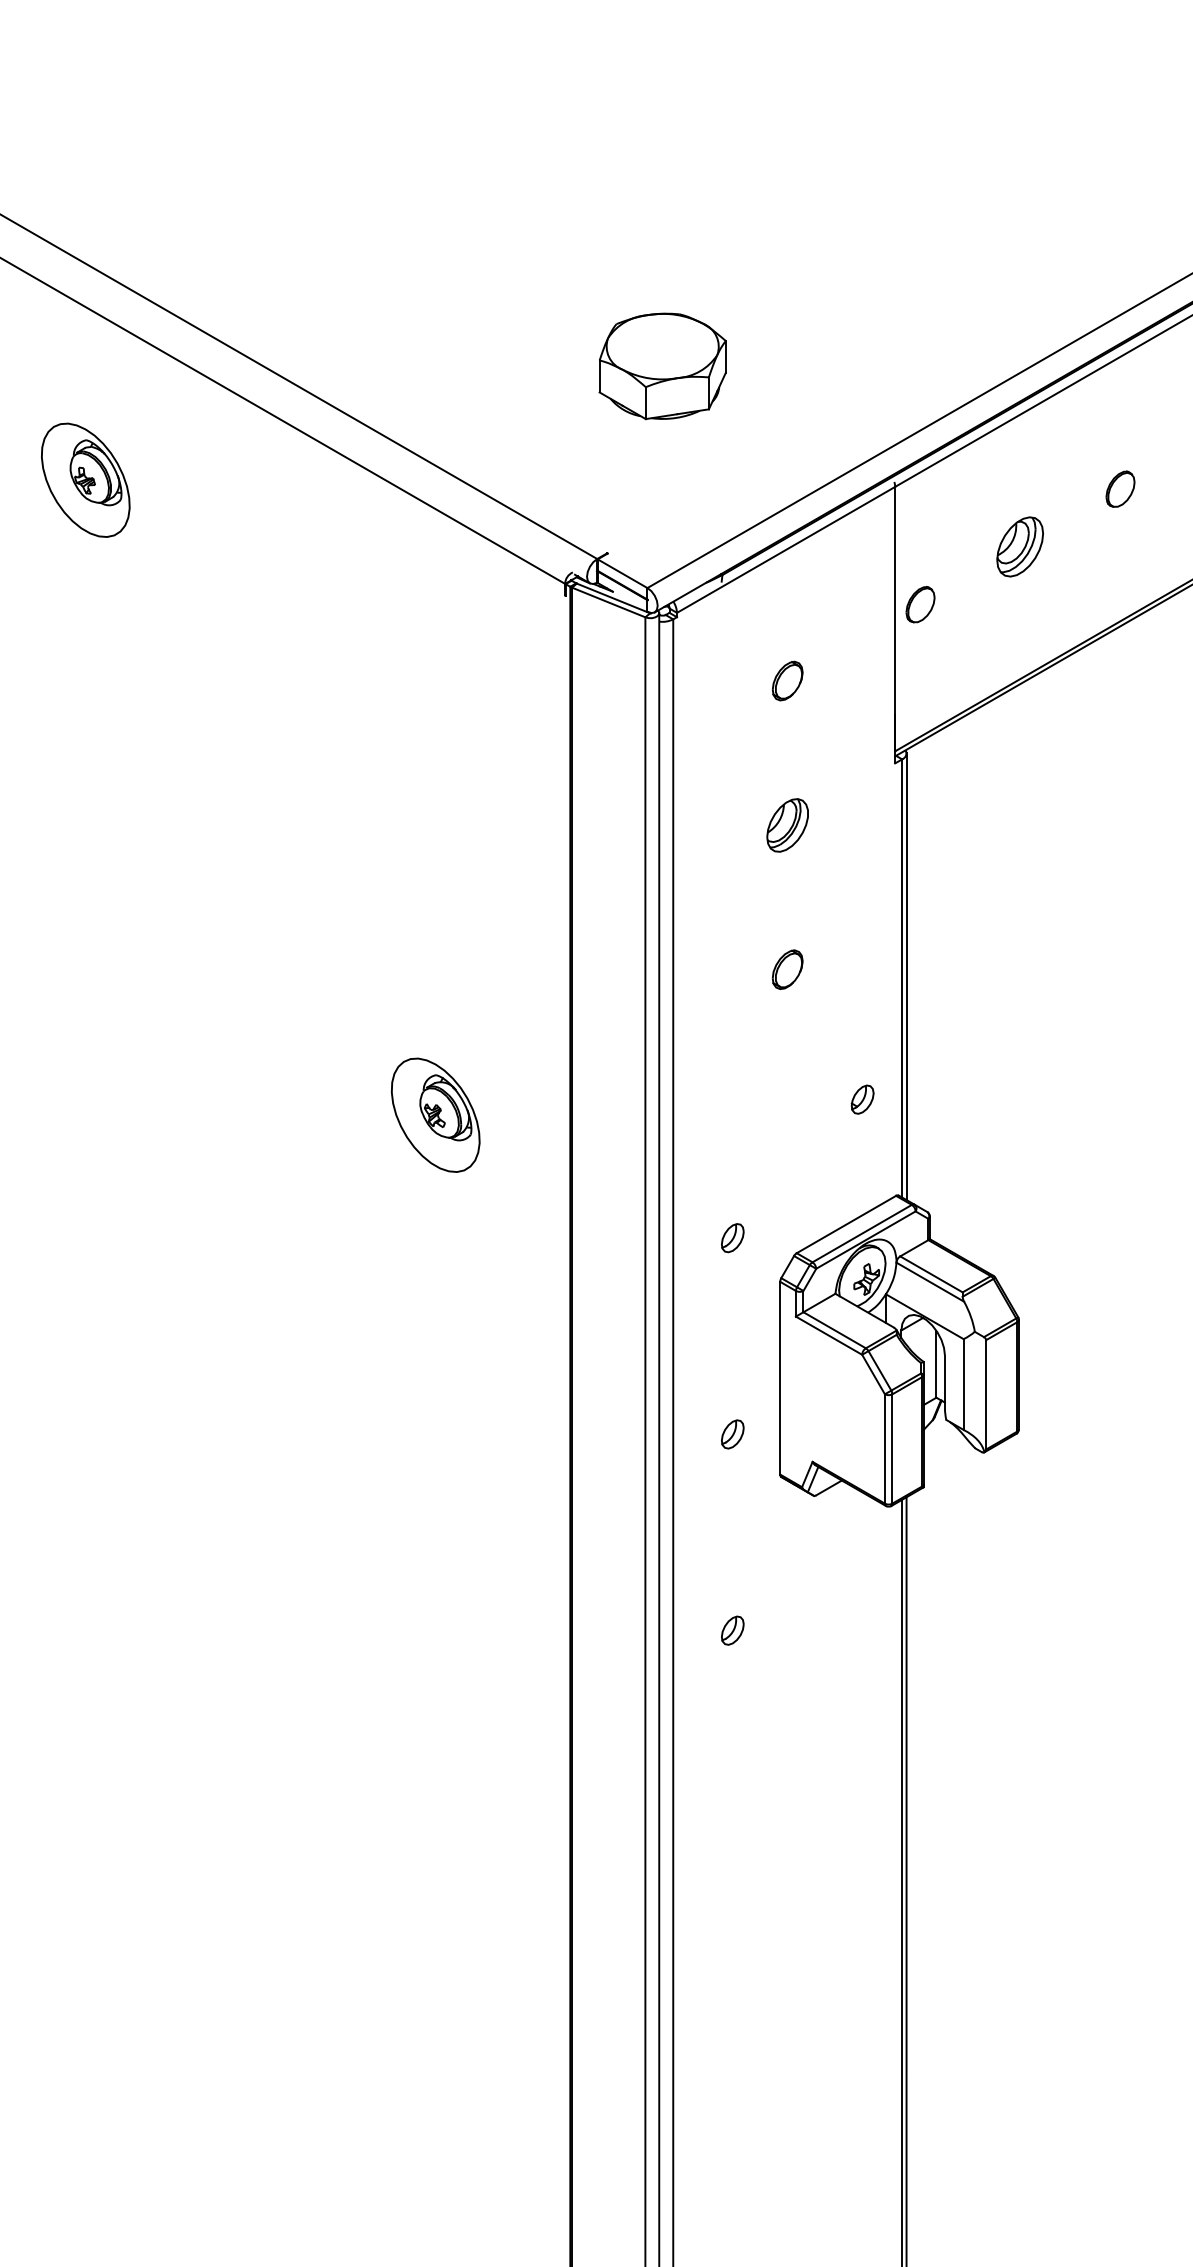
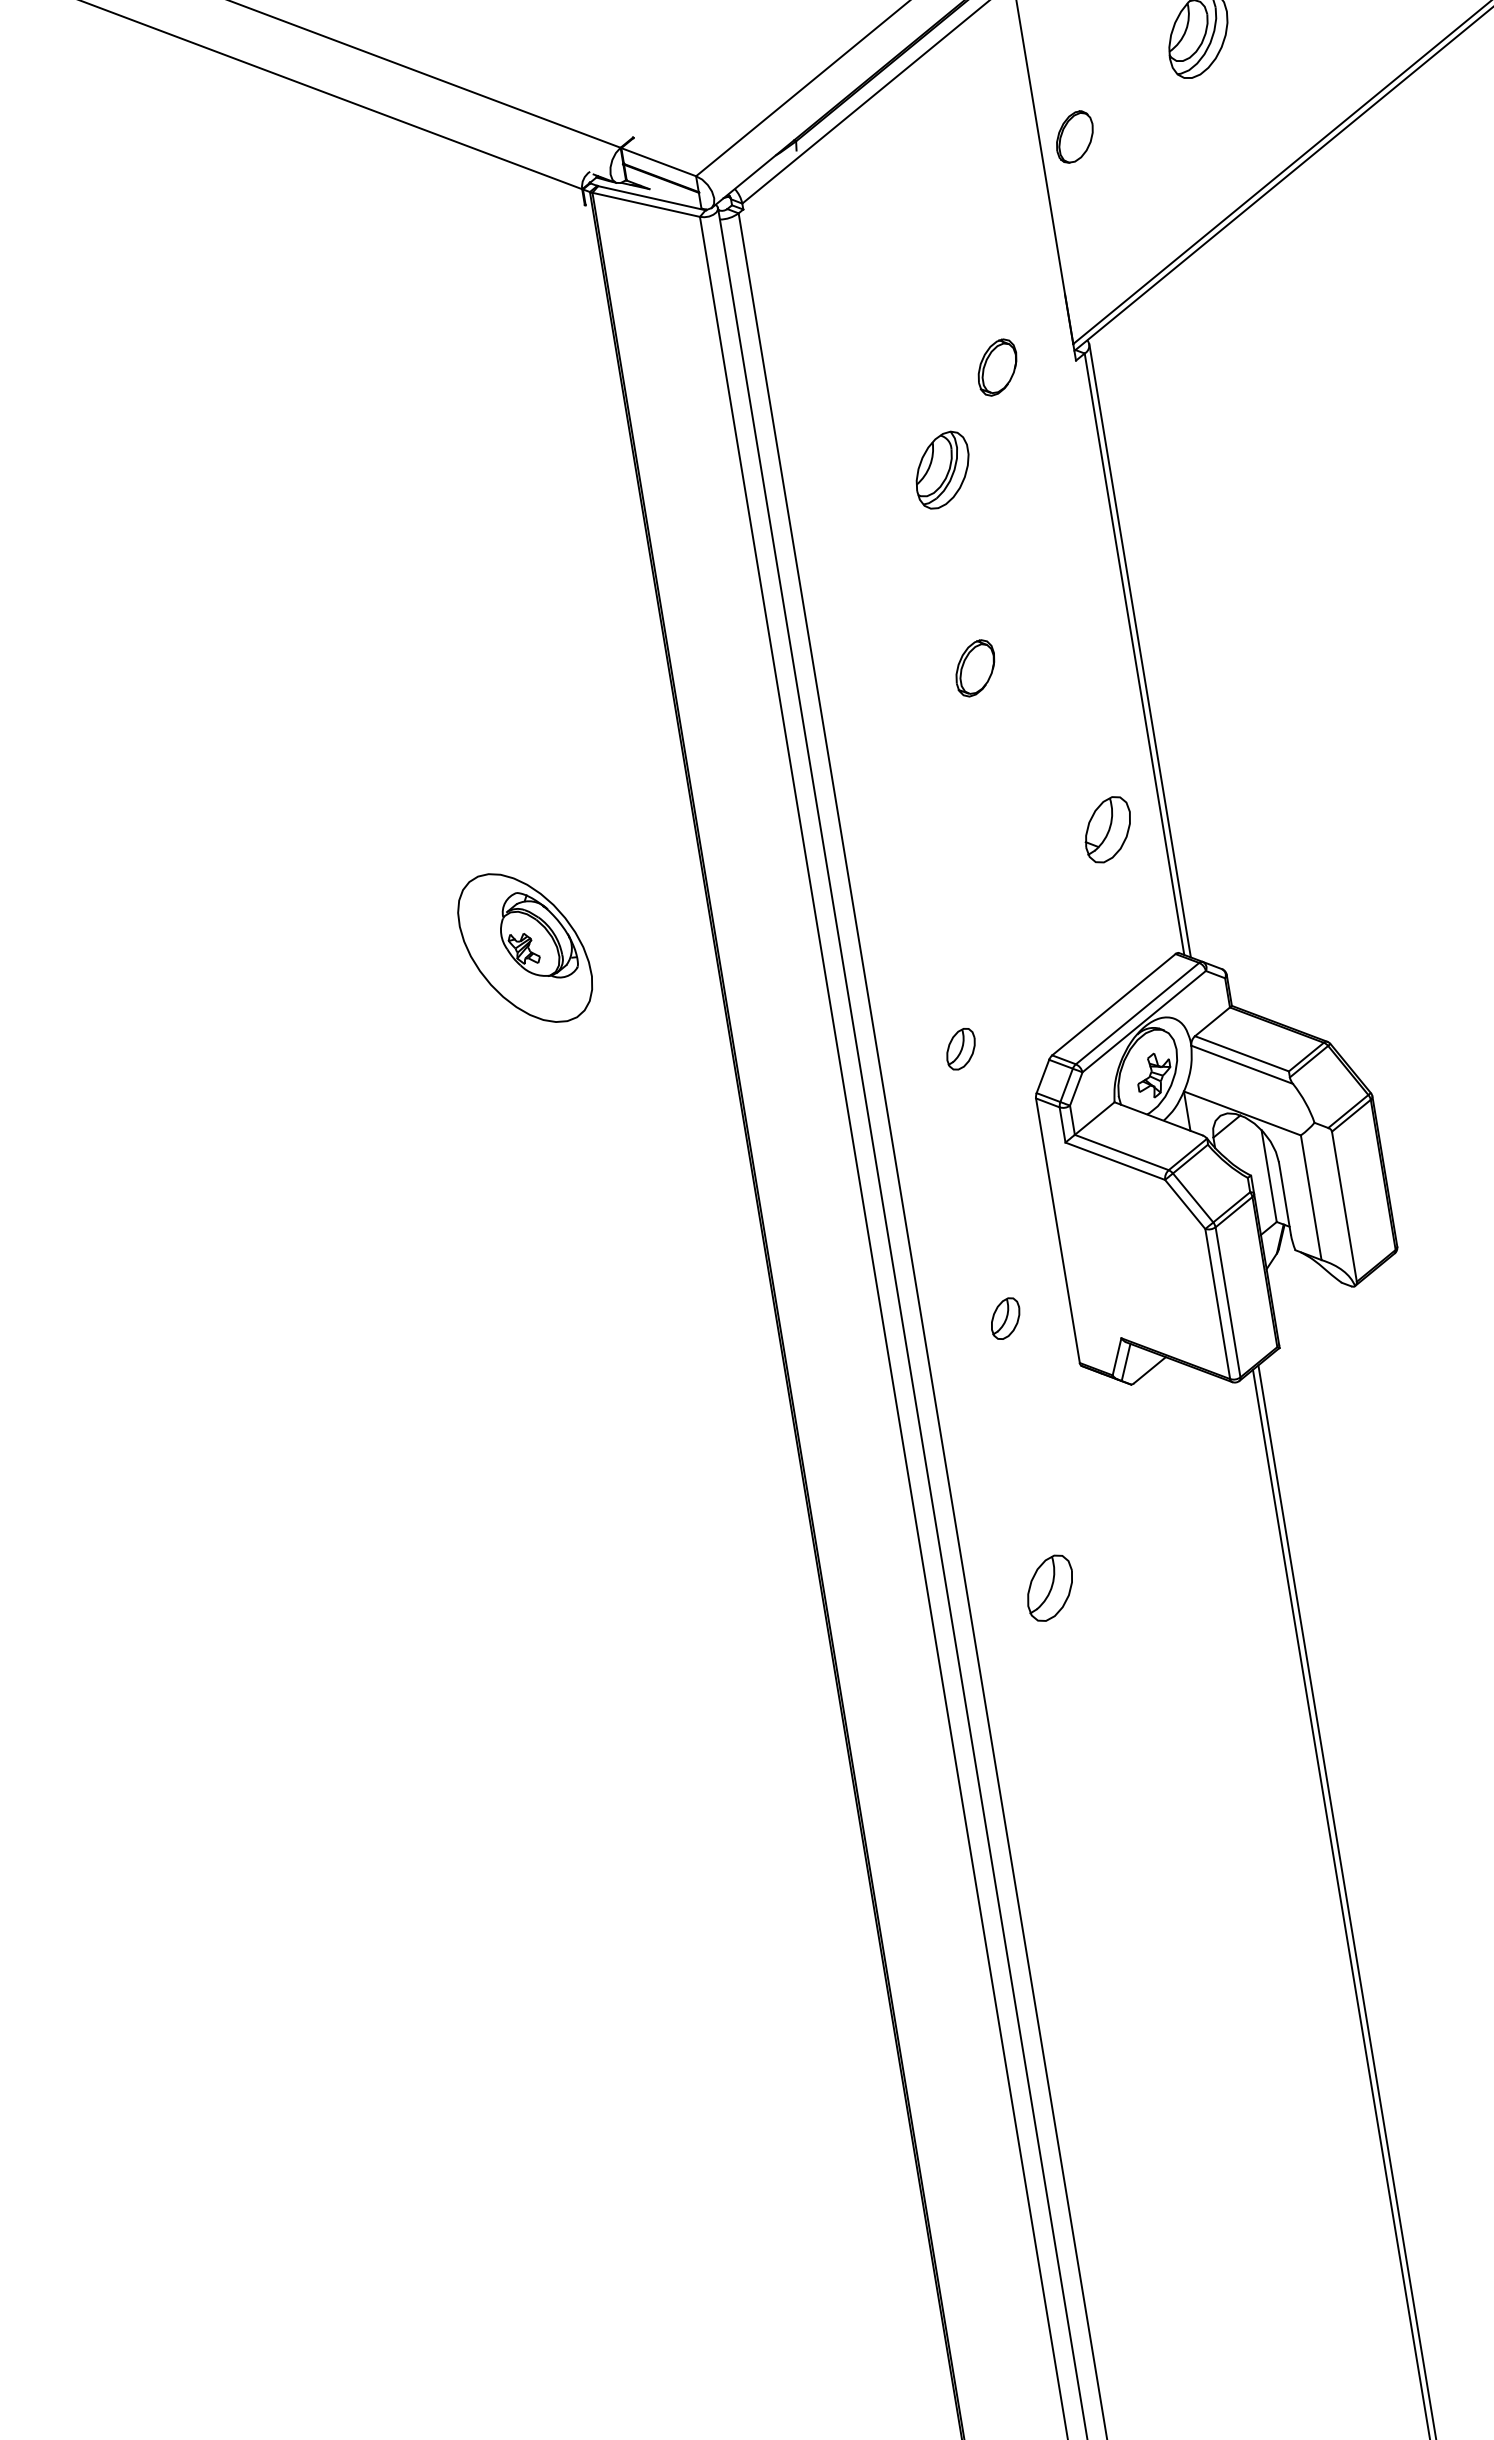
part: (787, 680) -> (997, 366), moved
part: (862, 1099) -> (1107, 829), size x1.6
part: (732, 1630) -> (1049, 1587), size x1.6

